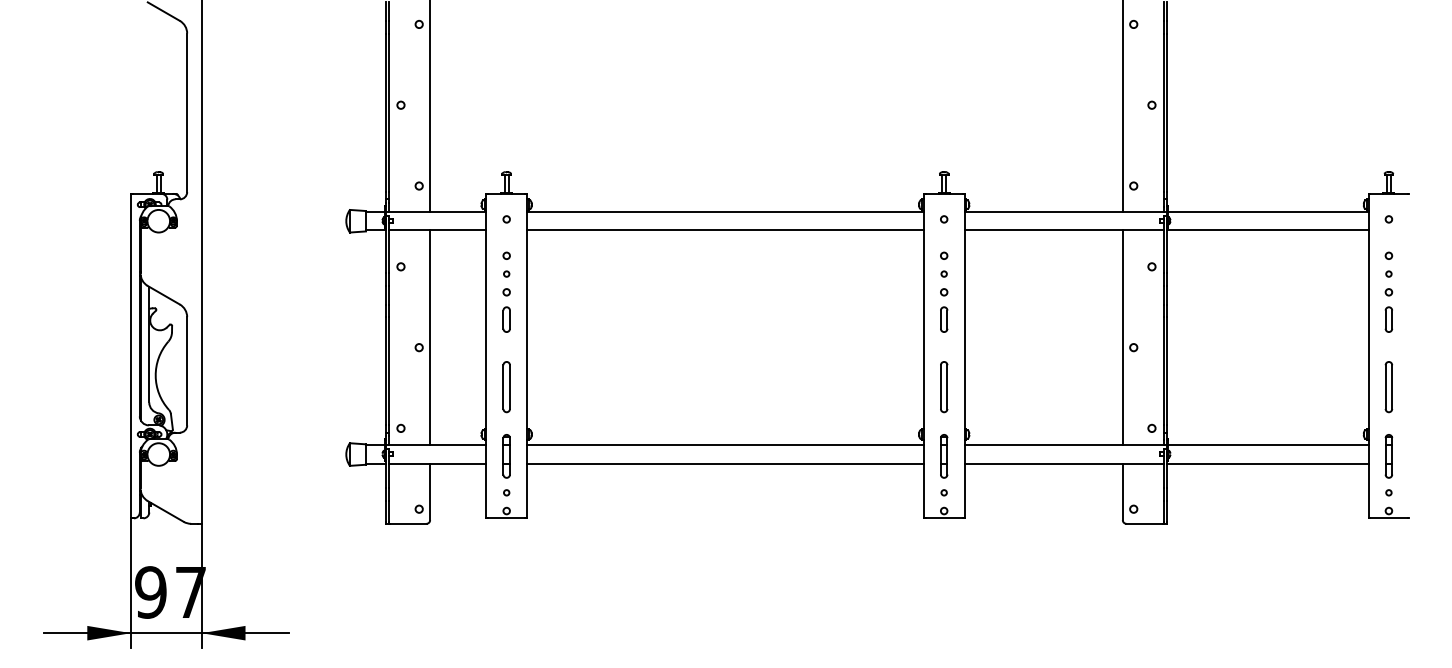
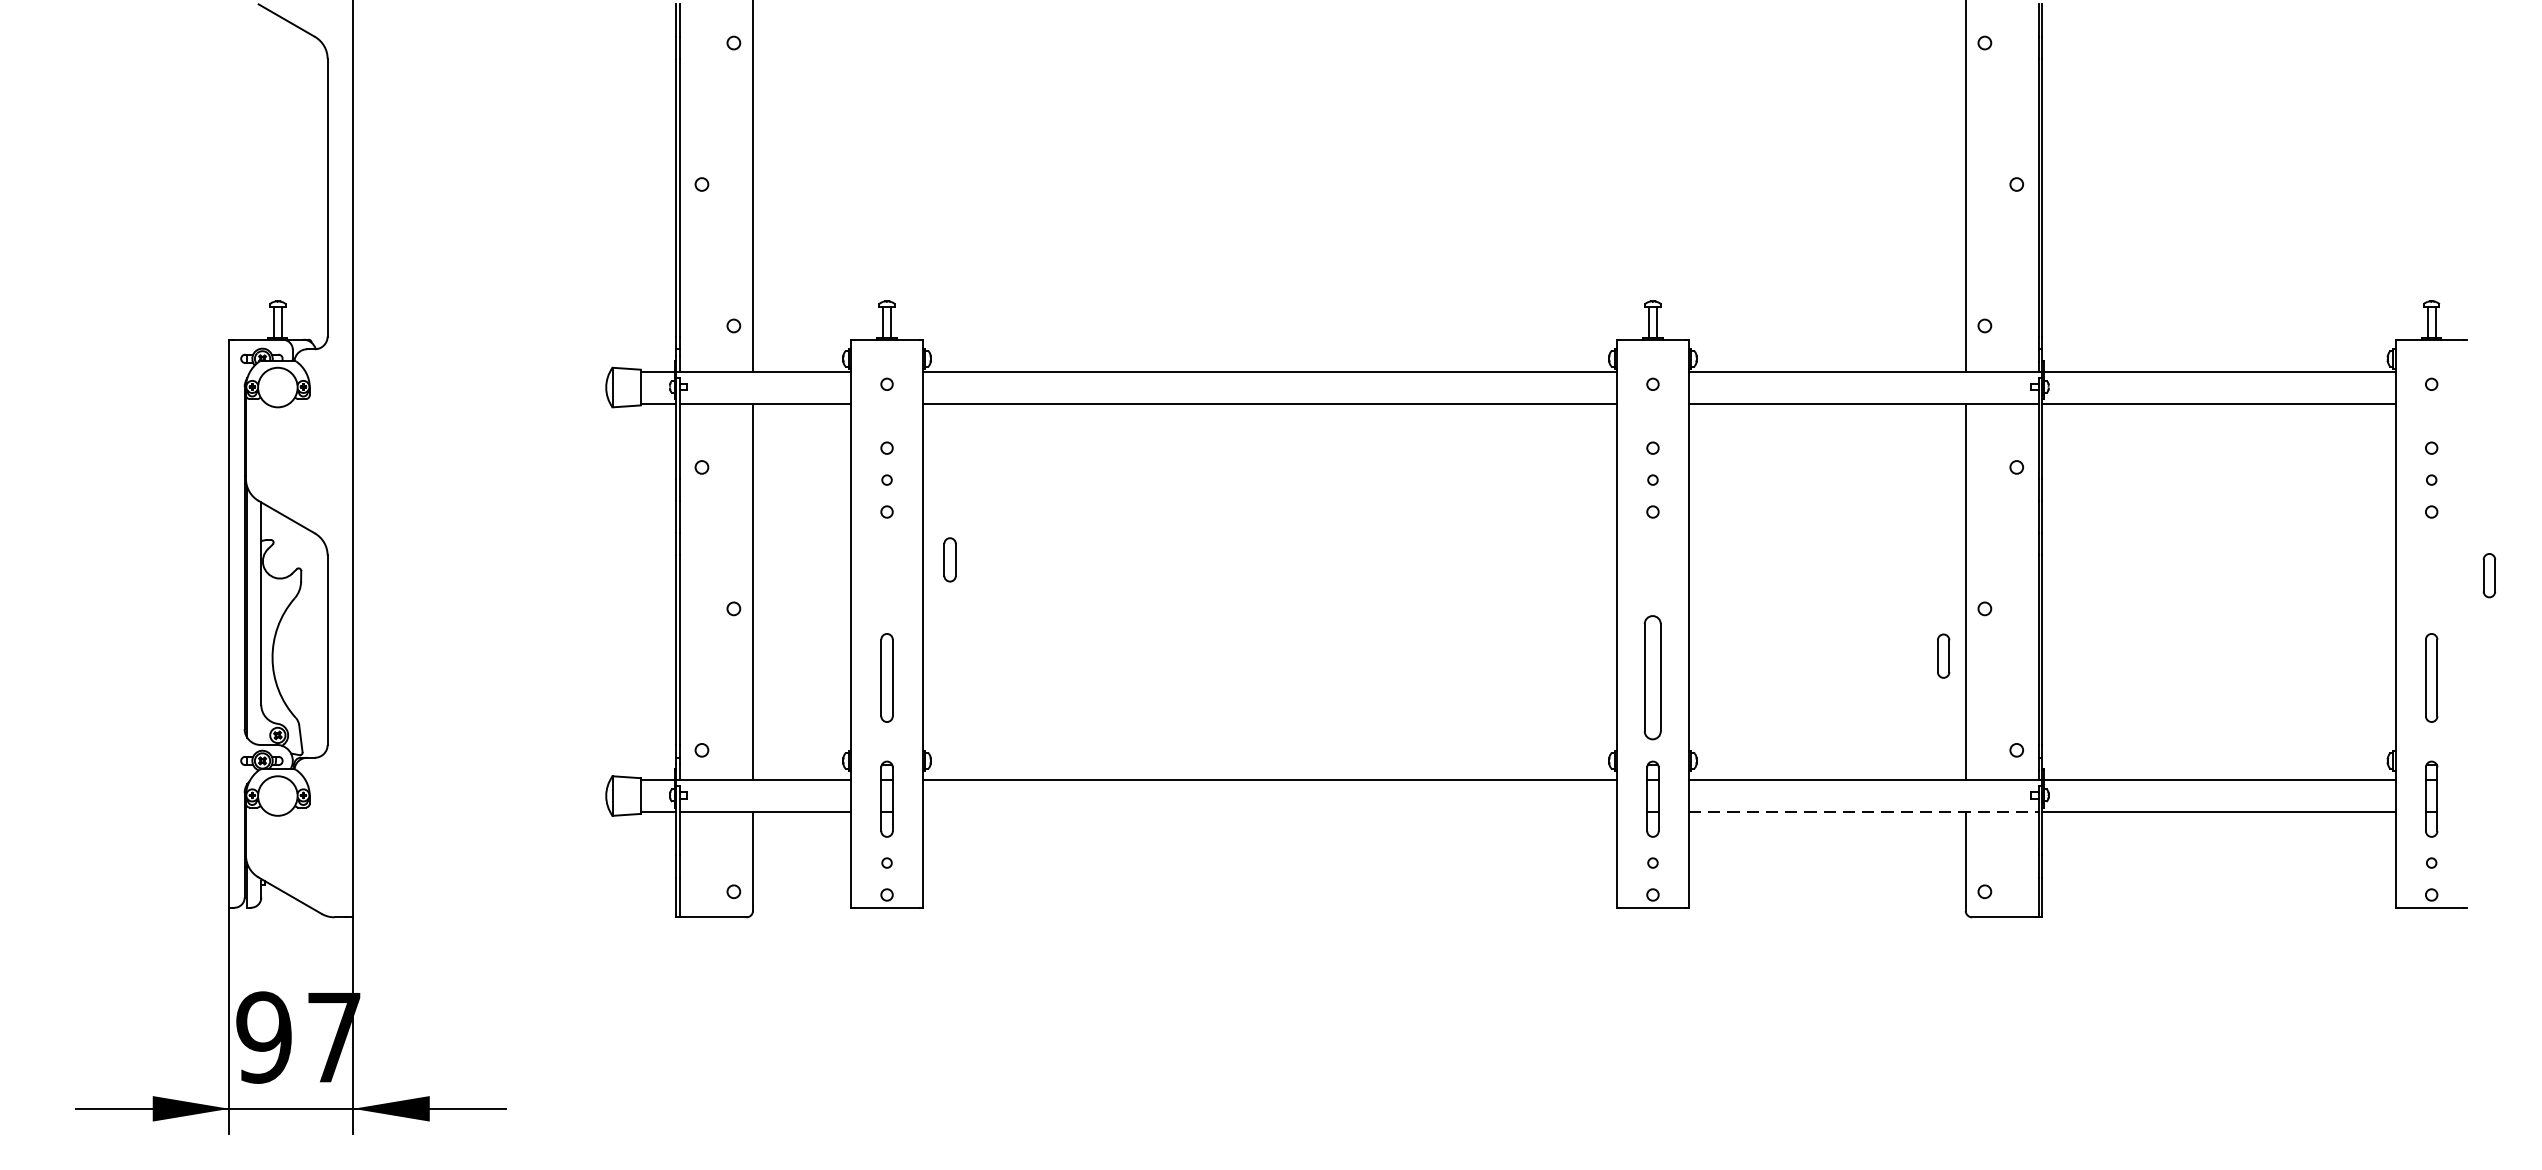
part: (506, 319) -> (949, 559), moved
part: (944, 319) -> (1944, 655), moved
part: (1388, 319) -> (2488, 575), moved
part: (944, 387) -> (1653, 678), size x1.4
line: (725, 463) -> (1270, 811), removed
line: (1064, 463) -> (1863, 811), solid -> dashed

